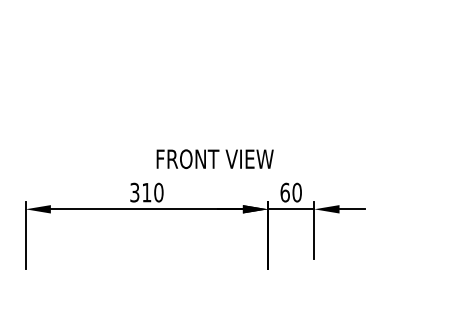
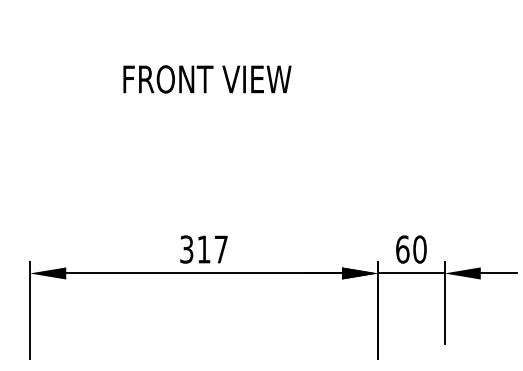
text: (214, 158) -> (206, 78), moved
text: (158, 192) -> (220, 249), 310 -> 317

